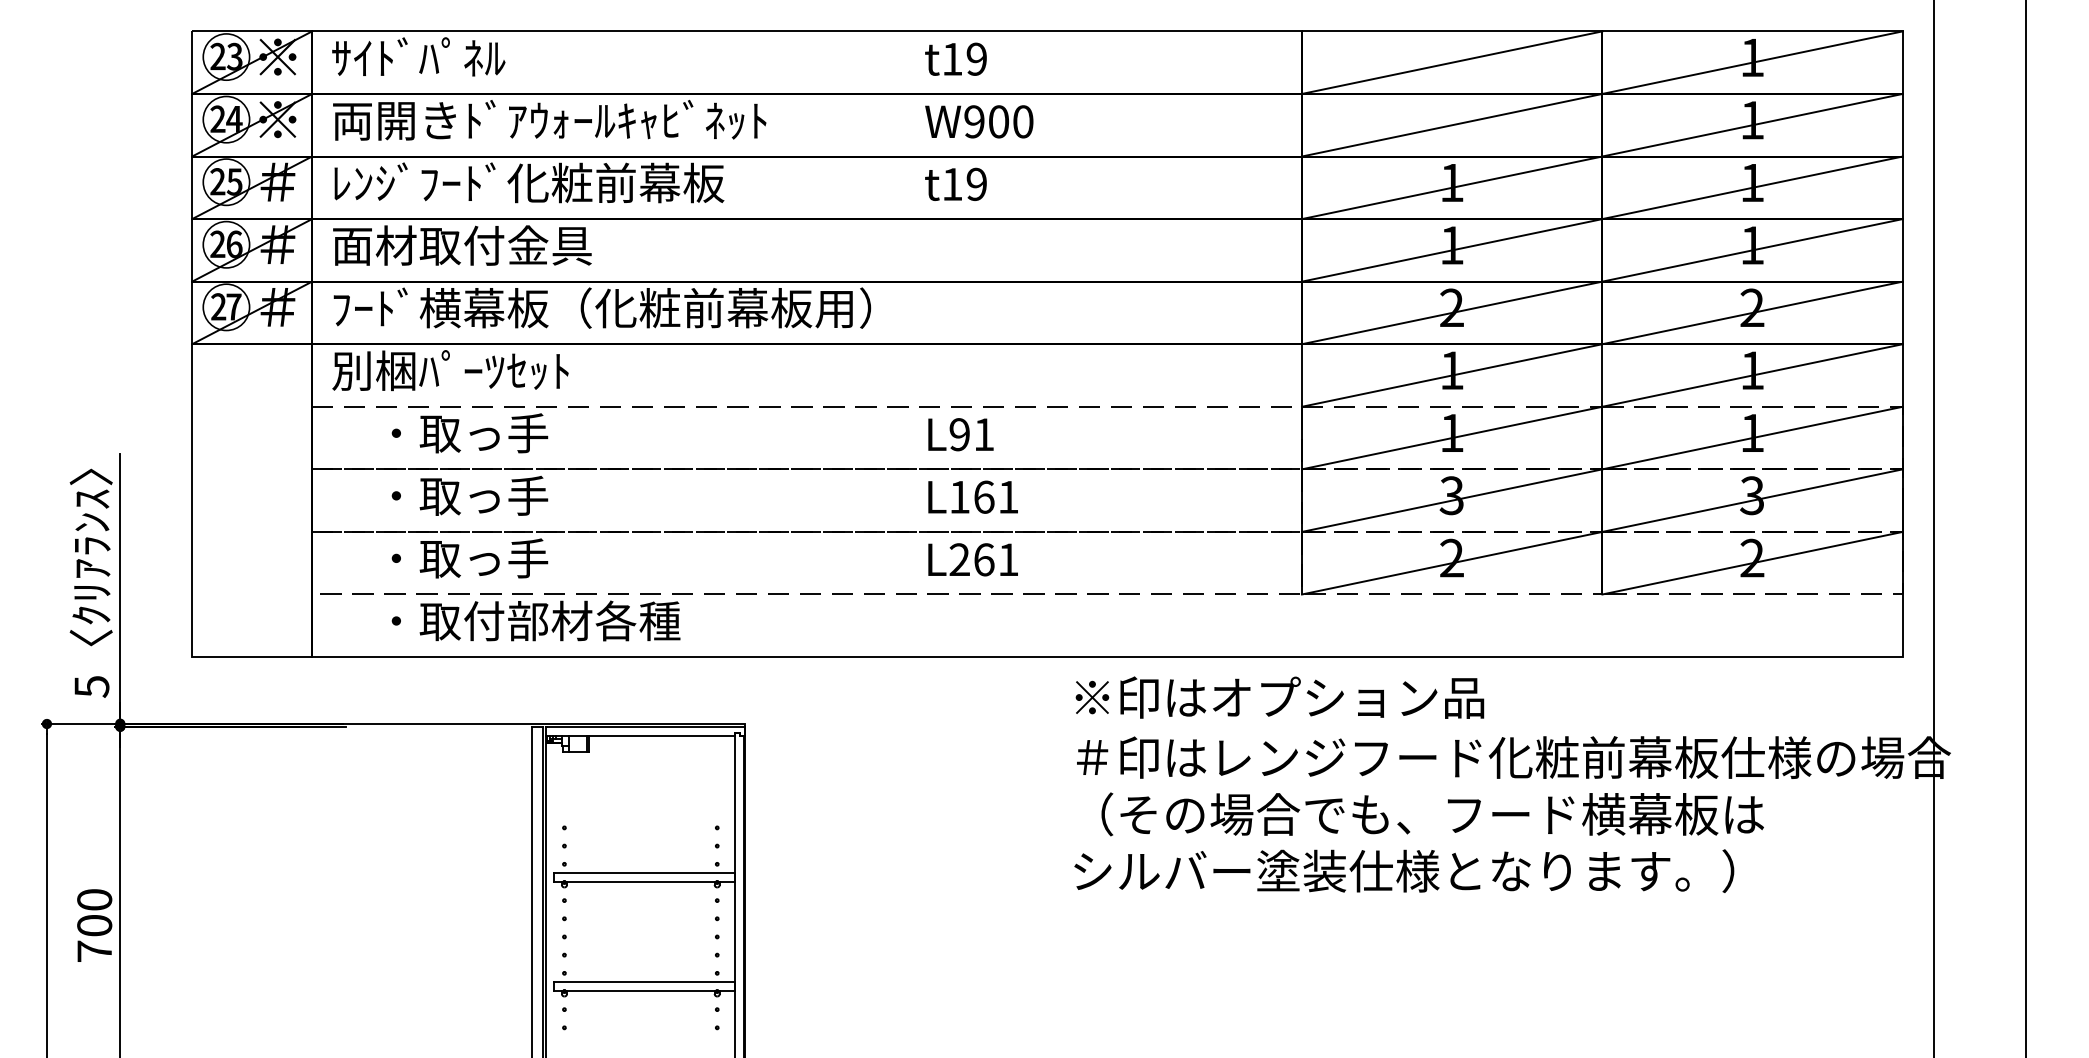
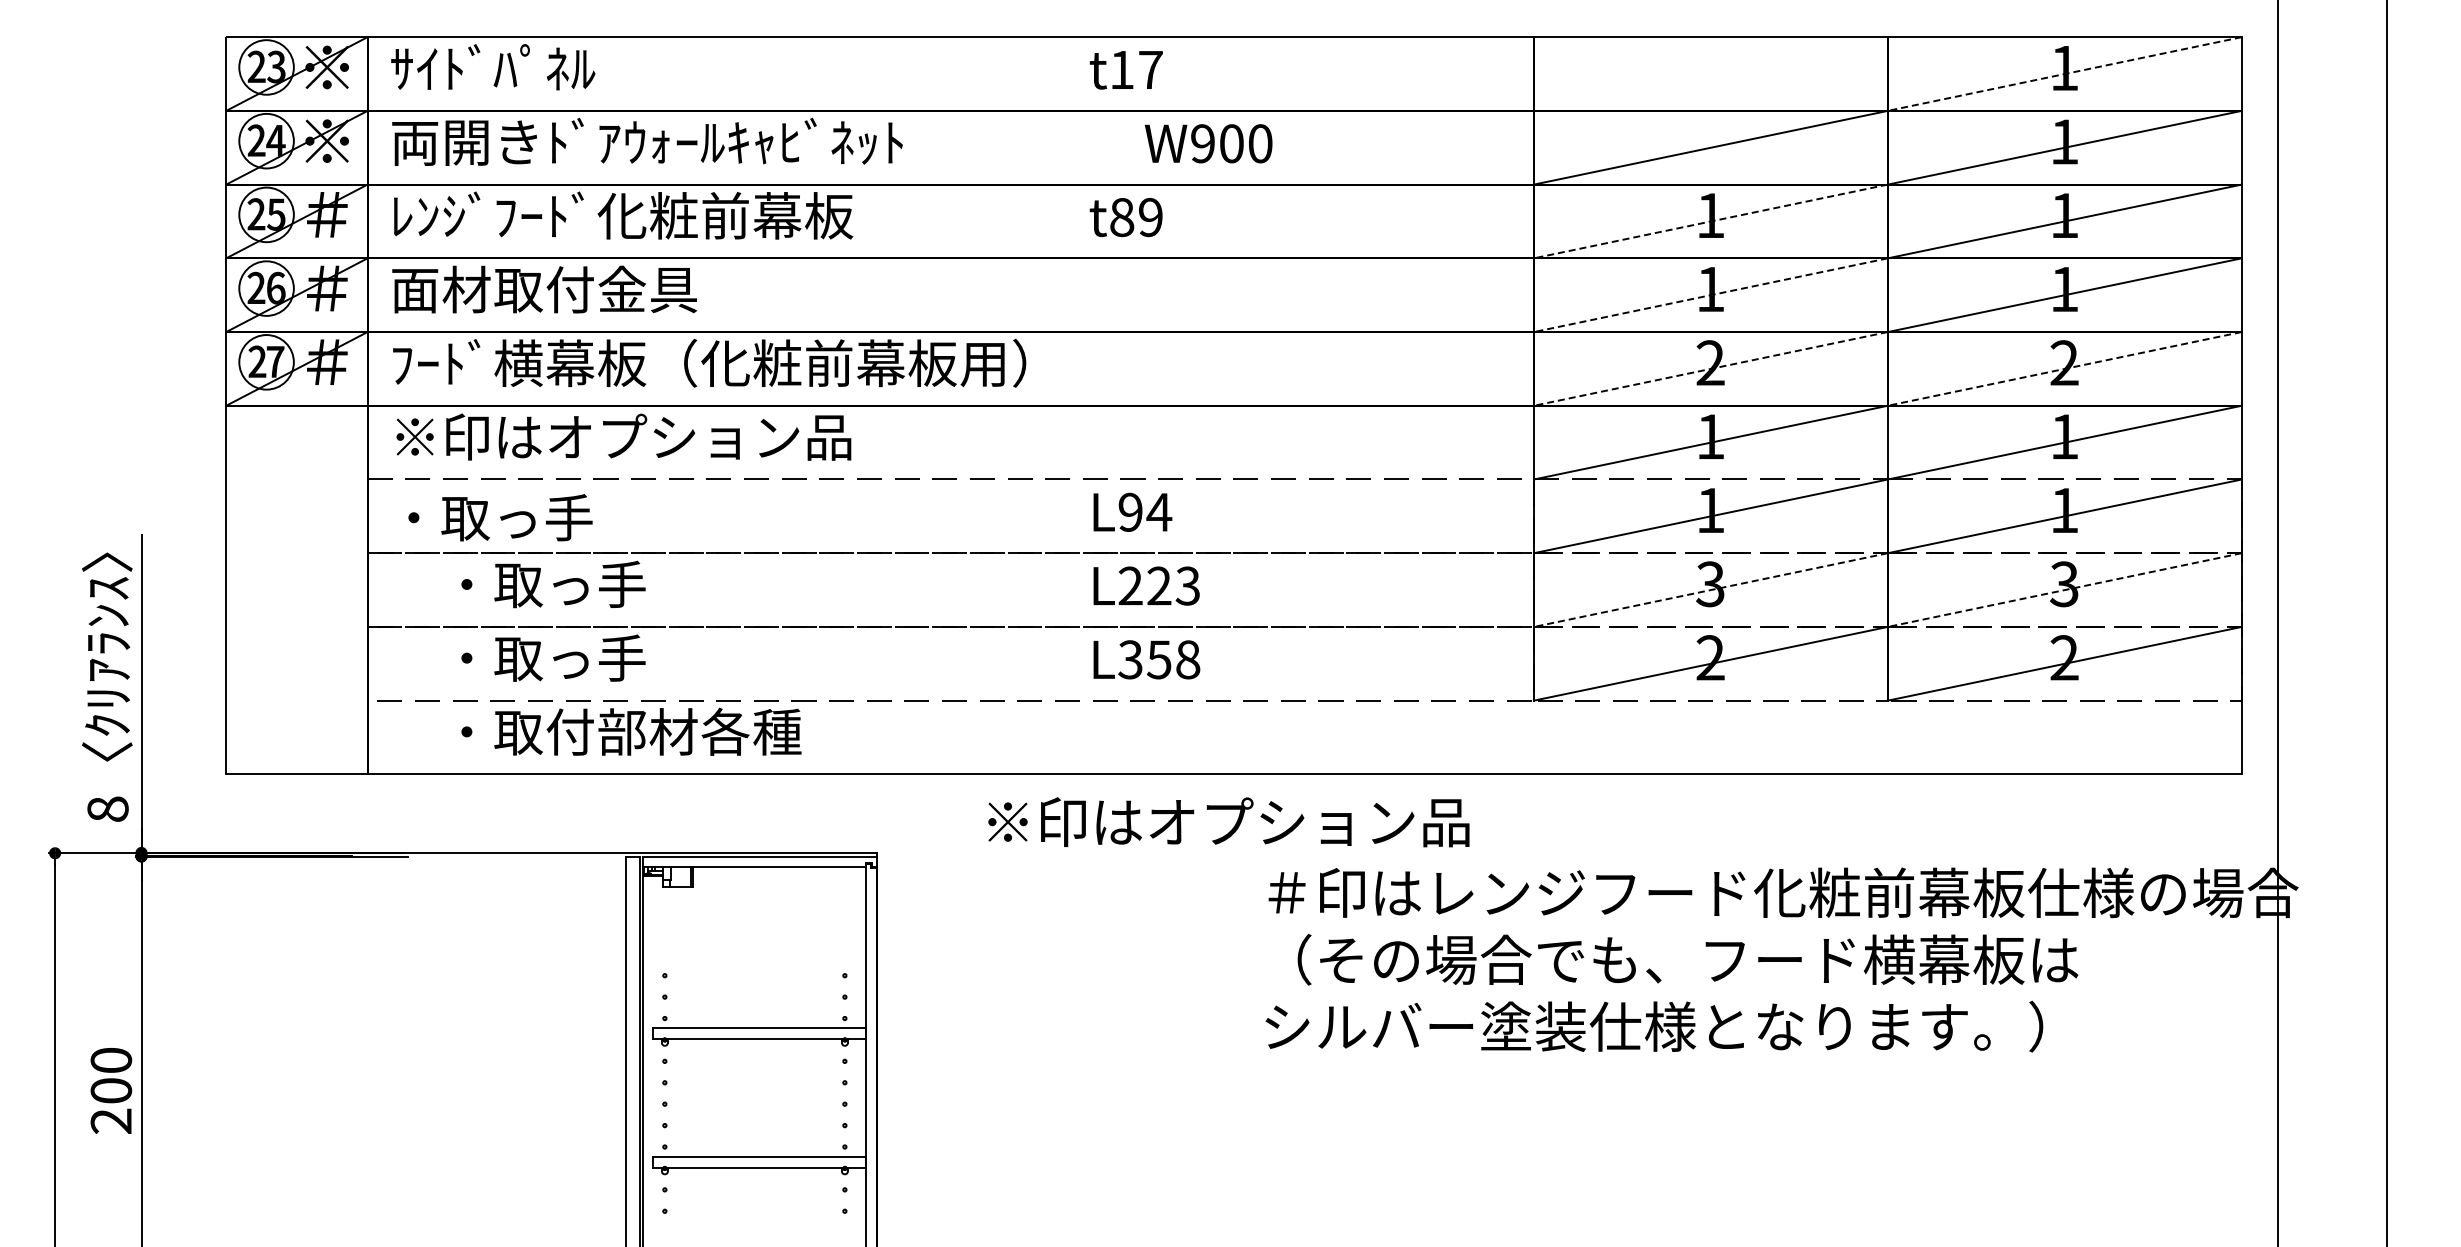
text: (976, 58) -> (1150, 69), t19 -> t17
line: (1451, 62) -> (1710, 73), removed
line: (1752, 63) -> (2064, 74), solid -> dashed
text: (979, 121) -> (1208, 143), moved
text: (952, 184) -> (1122, 217), t19 -> t89
line: (1451, 187) -> (1710, 221), solid -> dashed
line: (1451, 250) -> (1710, 295), solid -> dashed
line: (1451, 312) -> (1710, 368), solid -> dashed
line: (1752, 312) -> (2064, 368), solid -> dashed
text: (527, 370) -> (621, 436), 別梱ﾊﾟｰﾂｾｯﾄ -> ※印はオプション品
text: (469, 433) -> (500, 517), moved
text: (984, 434) -> (1159, 512), L91 -> L94
text: (983, 496) -> (1158, 585), L161 -> L223
line: (1451, 500) -> (1710, 590), solid -> dashed
line: (1752, 500) -> (2064, 590), solid -> dashed
text: (984, 559) -> (1159, 659), L261 -> L358
text: (91, 686) -> (107, 809), 5 -> 8
text: (1279, 697) -> (1228, 822), moved
text: (93, 950) -> (110, 1120), 700 -> 200

